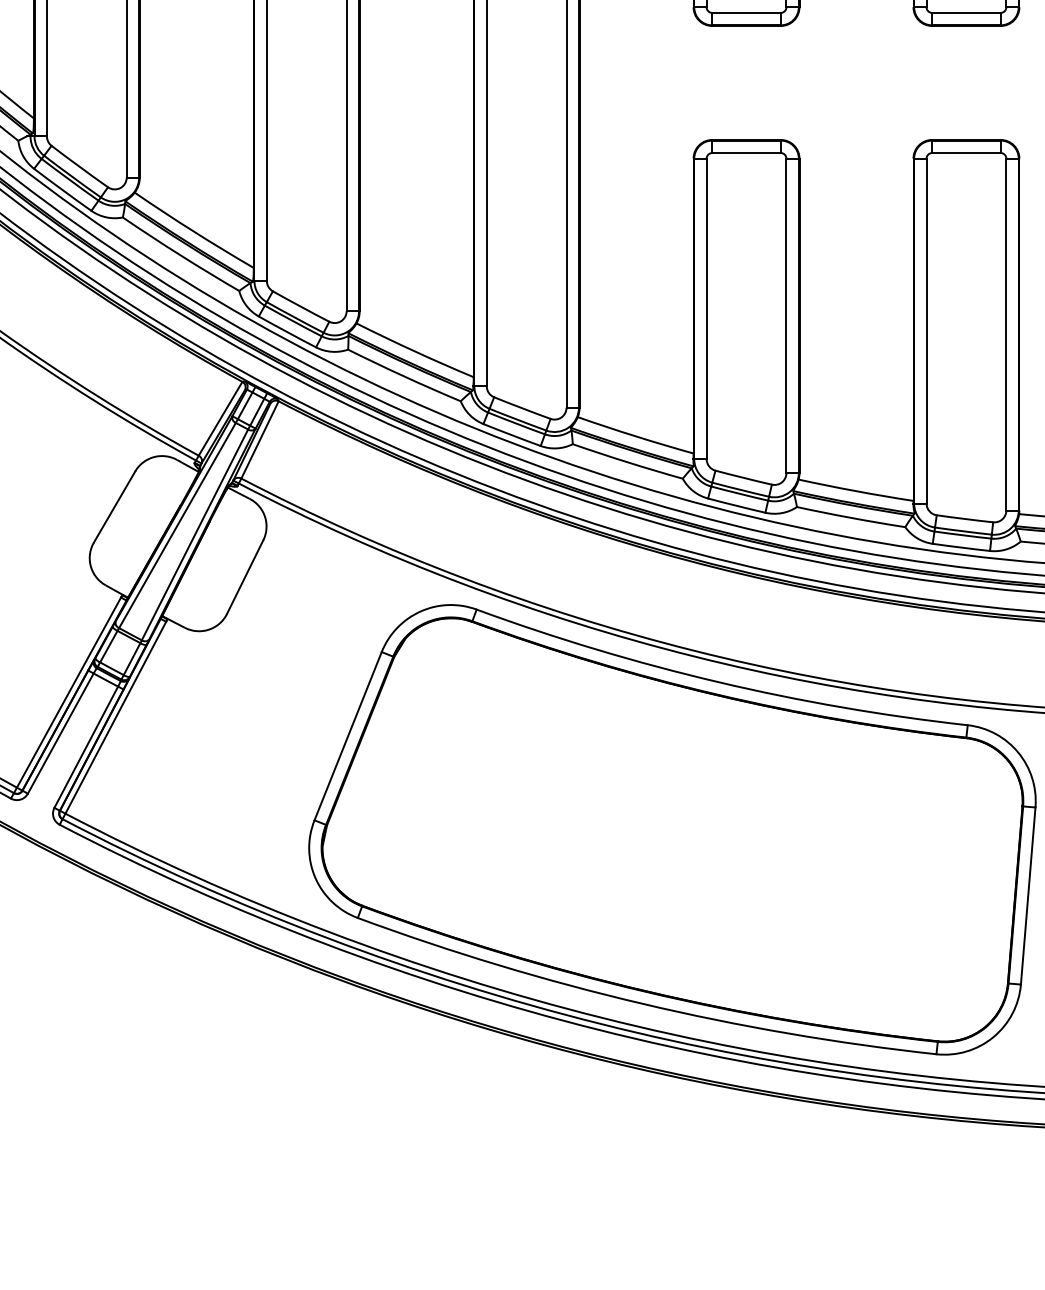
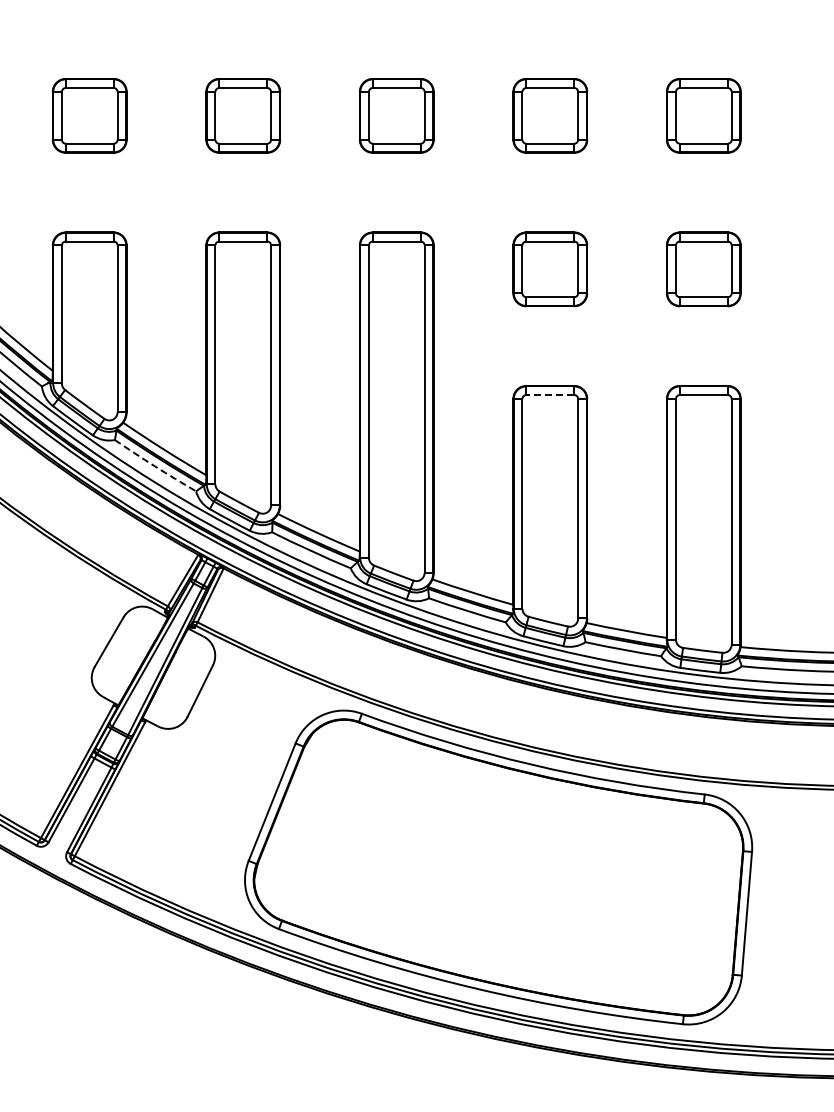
line: (746, 153) -> (550, 395), solid -> dashed
arc: (181, 255) -> (155, 466), solid -> dashed

